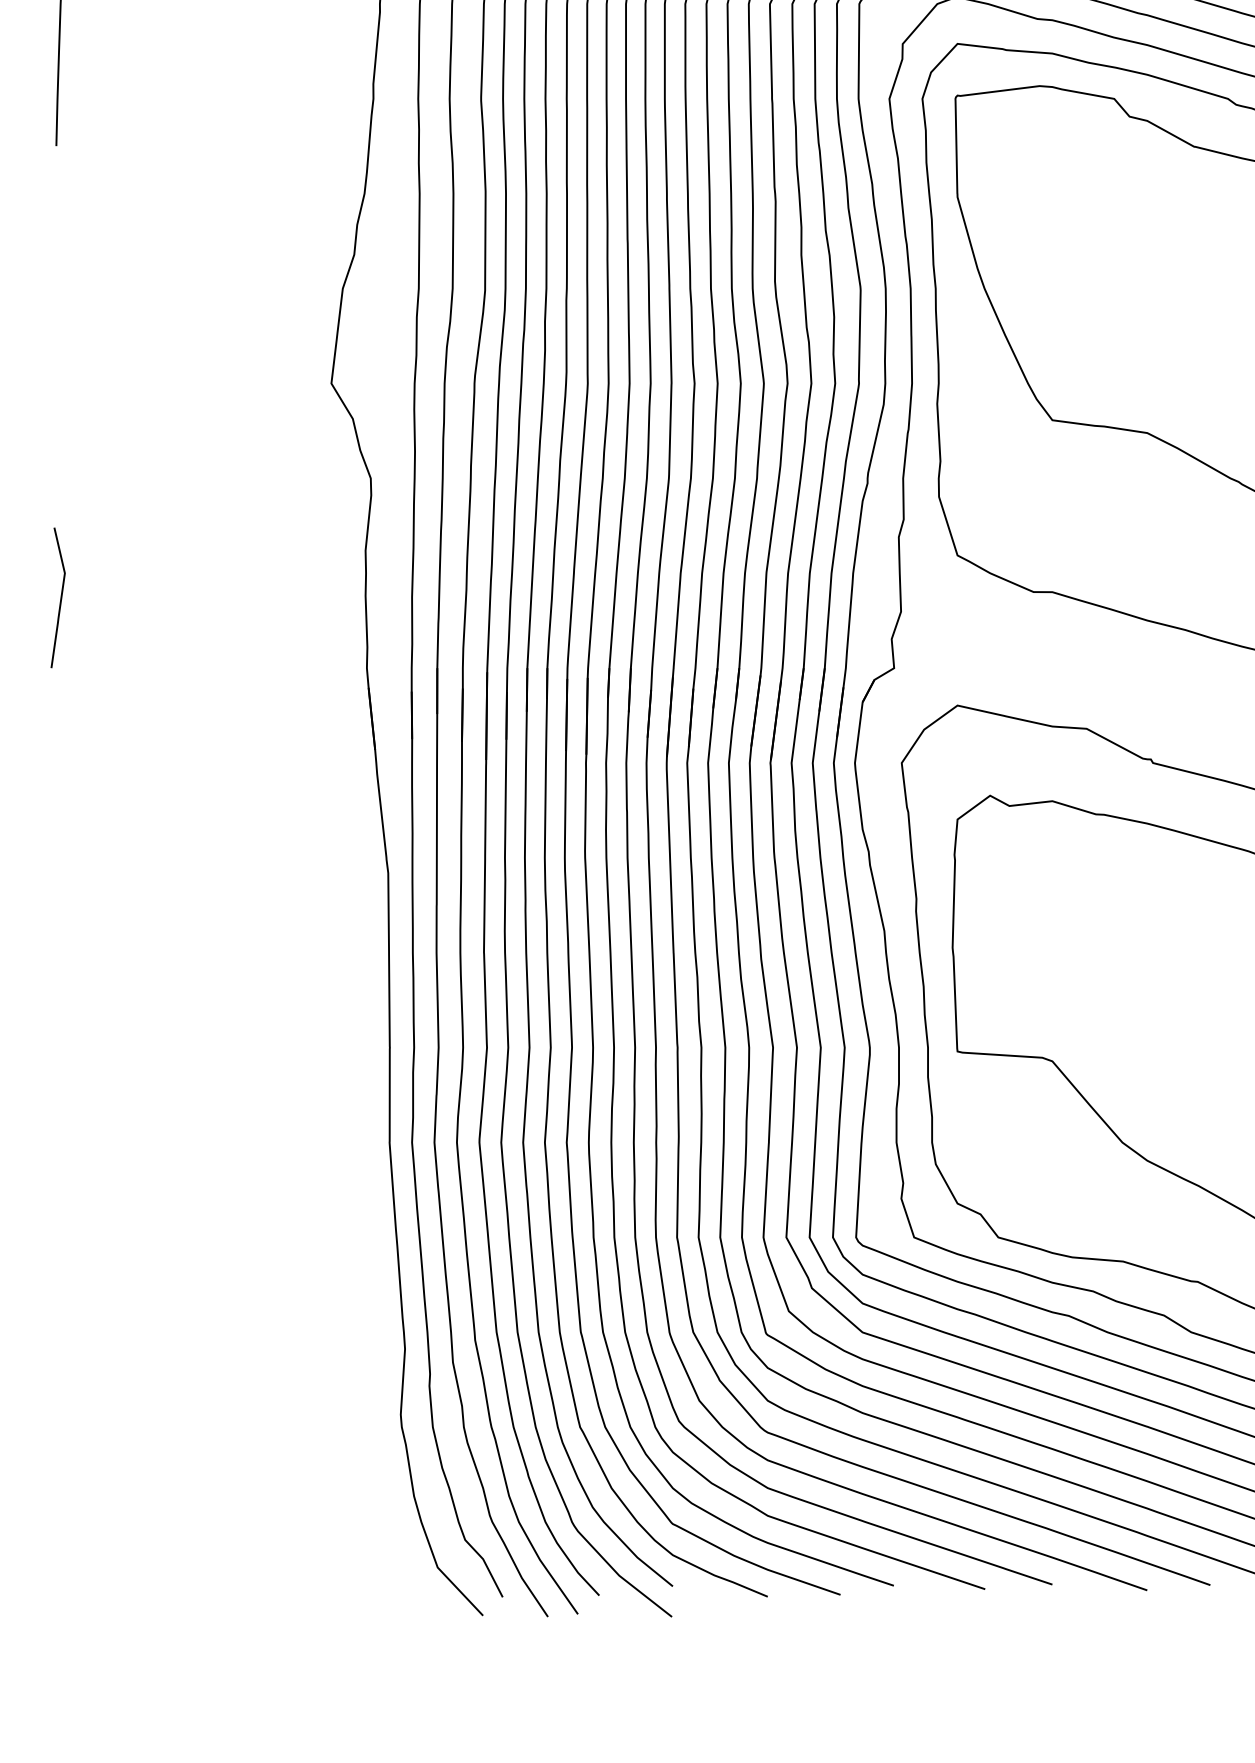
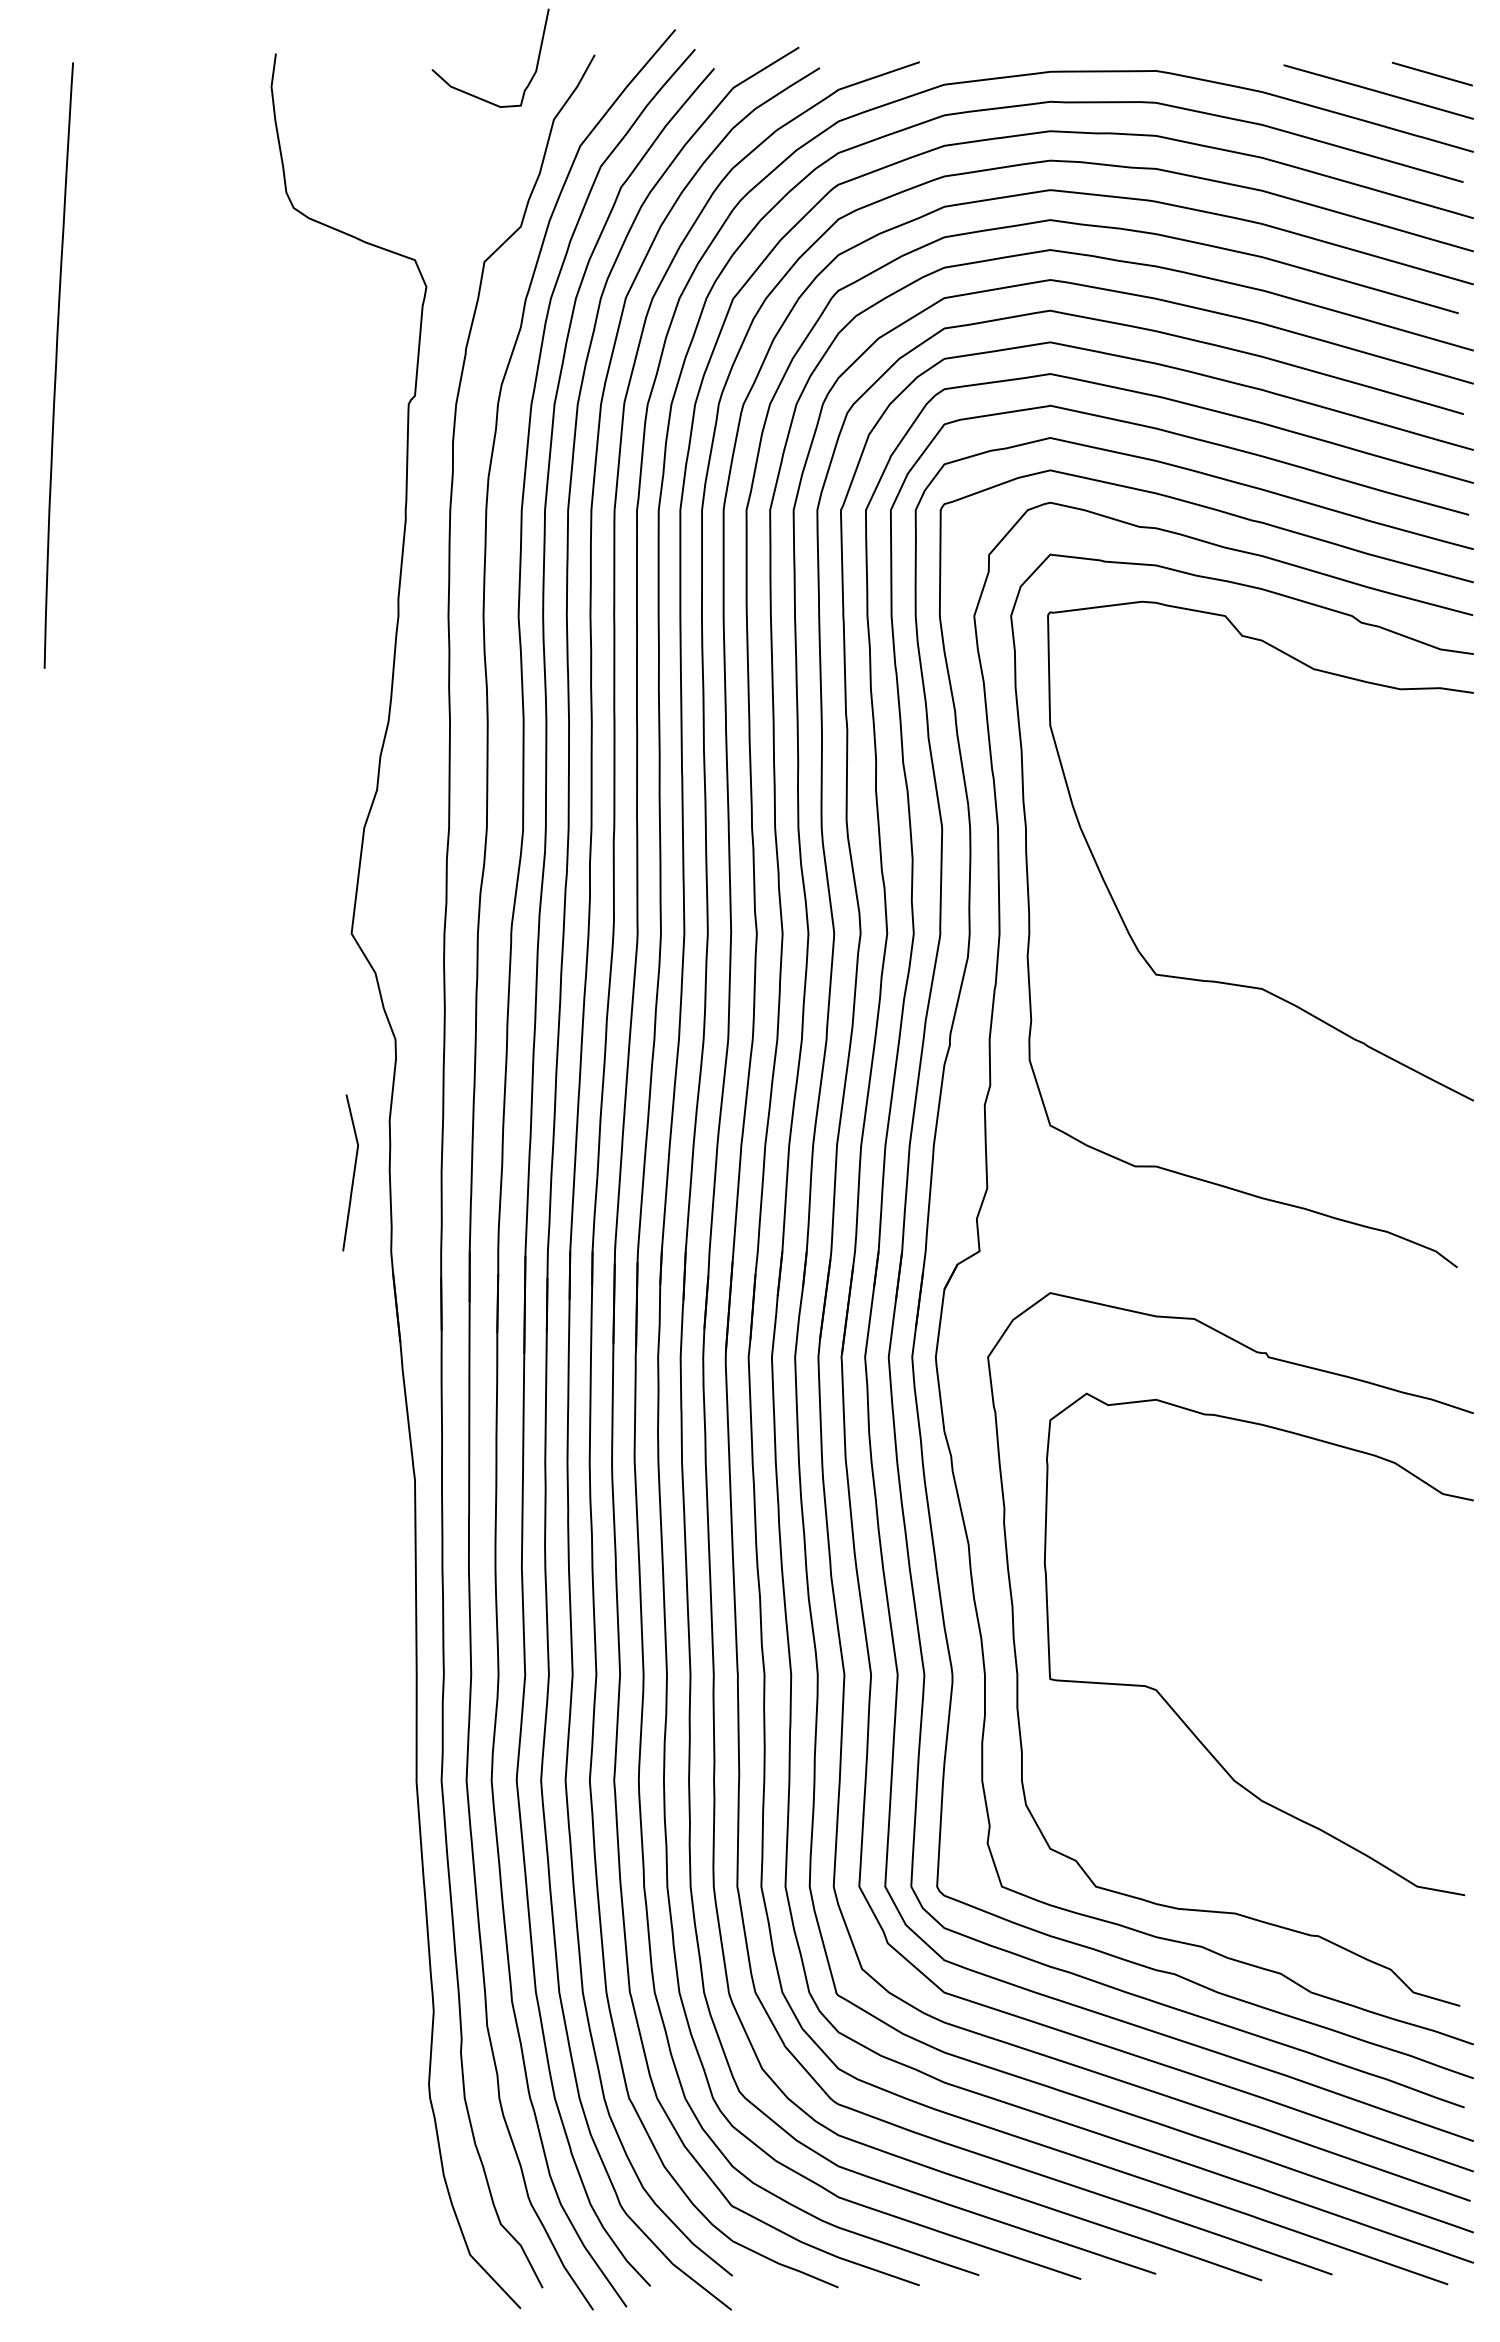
line: (60, 597) -> (353, 1172), moved

